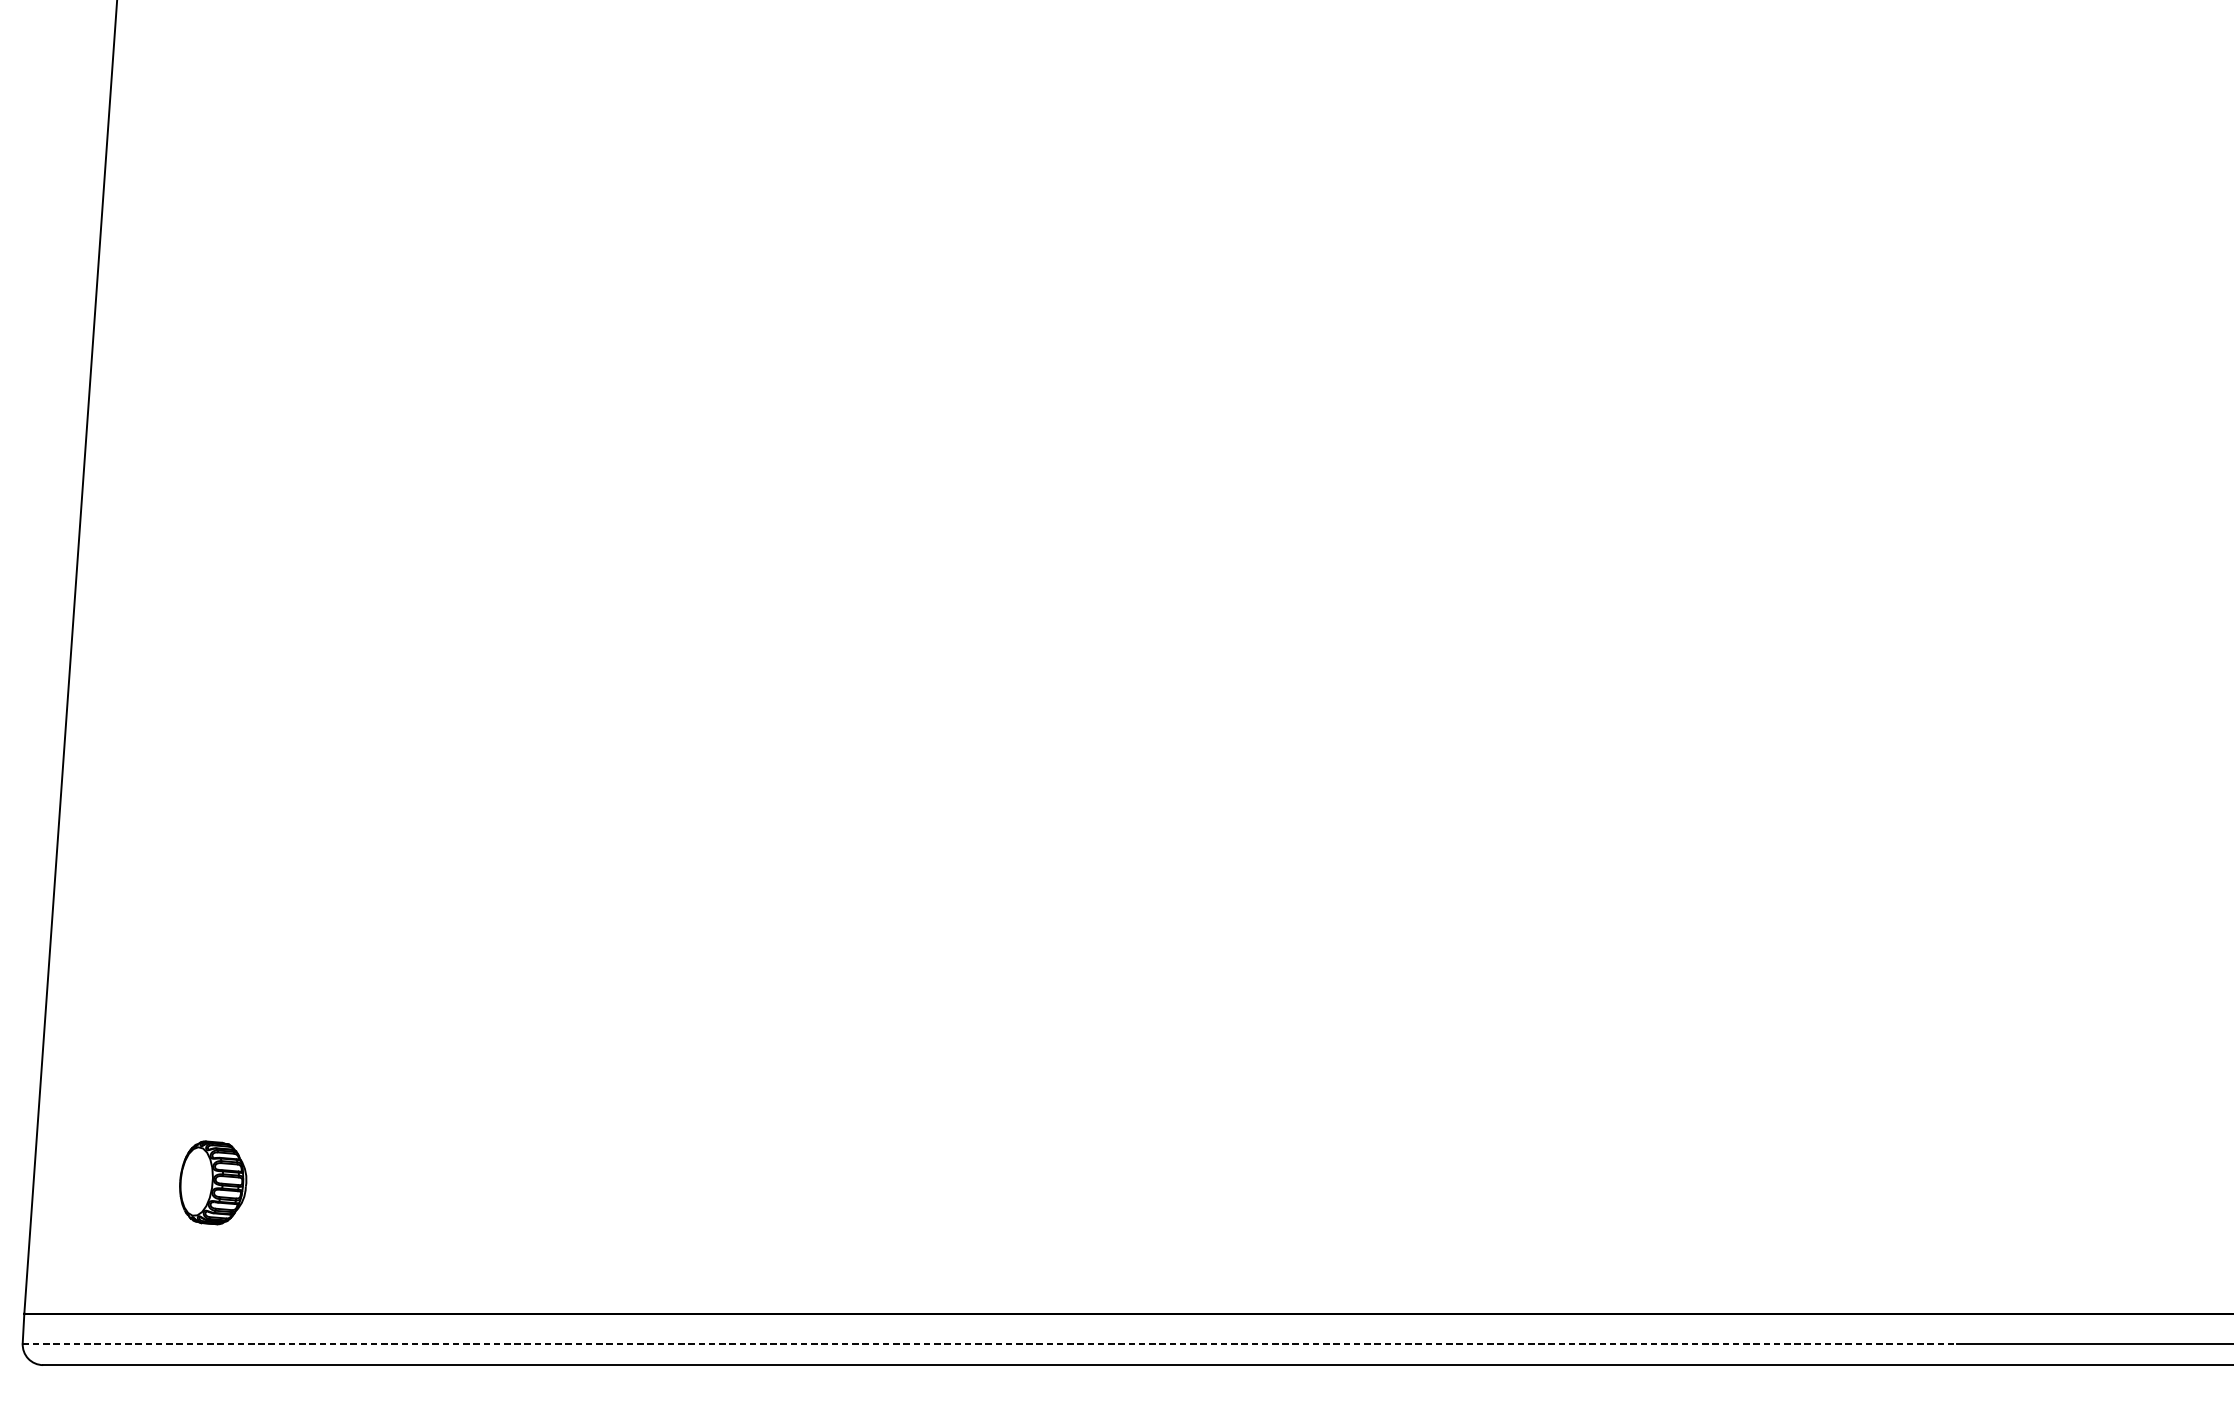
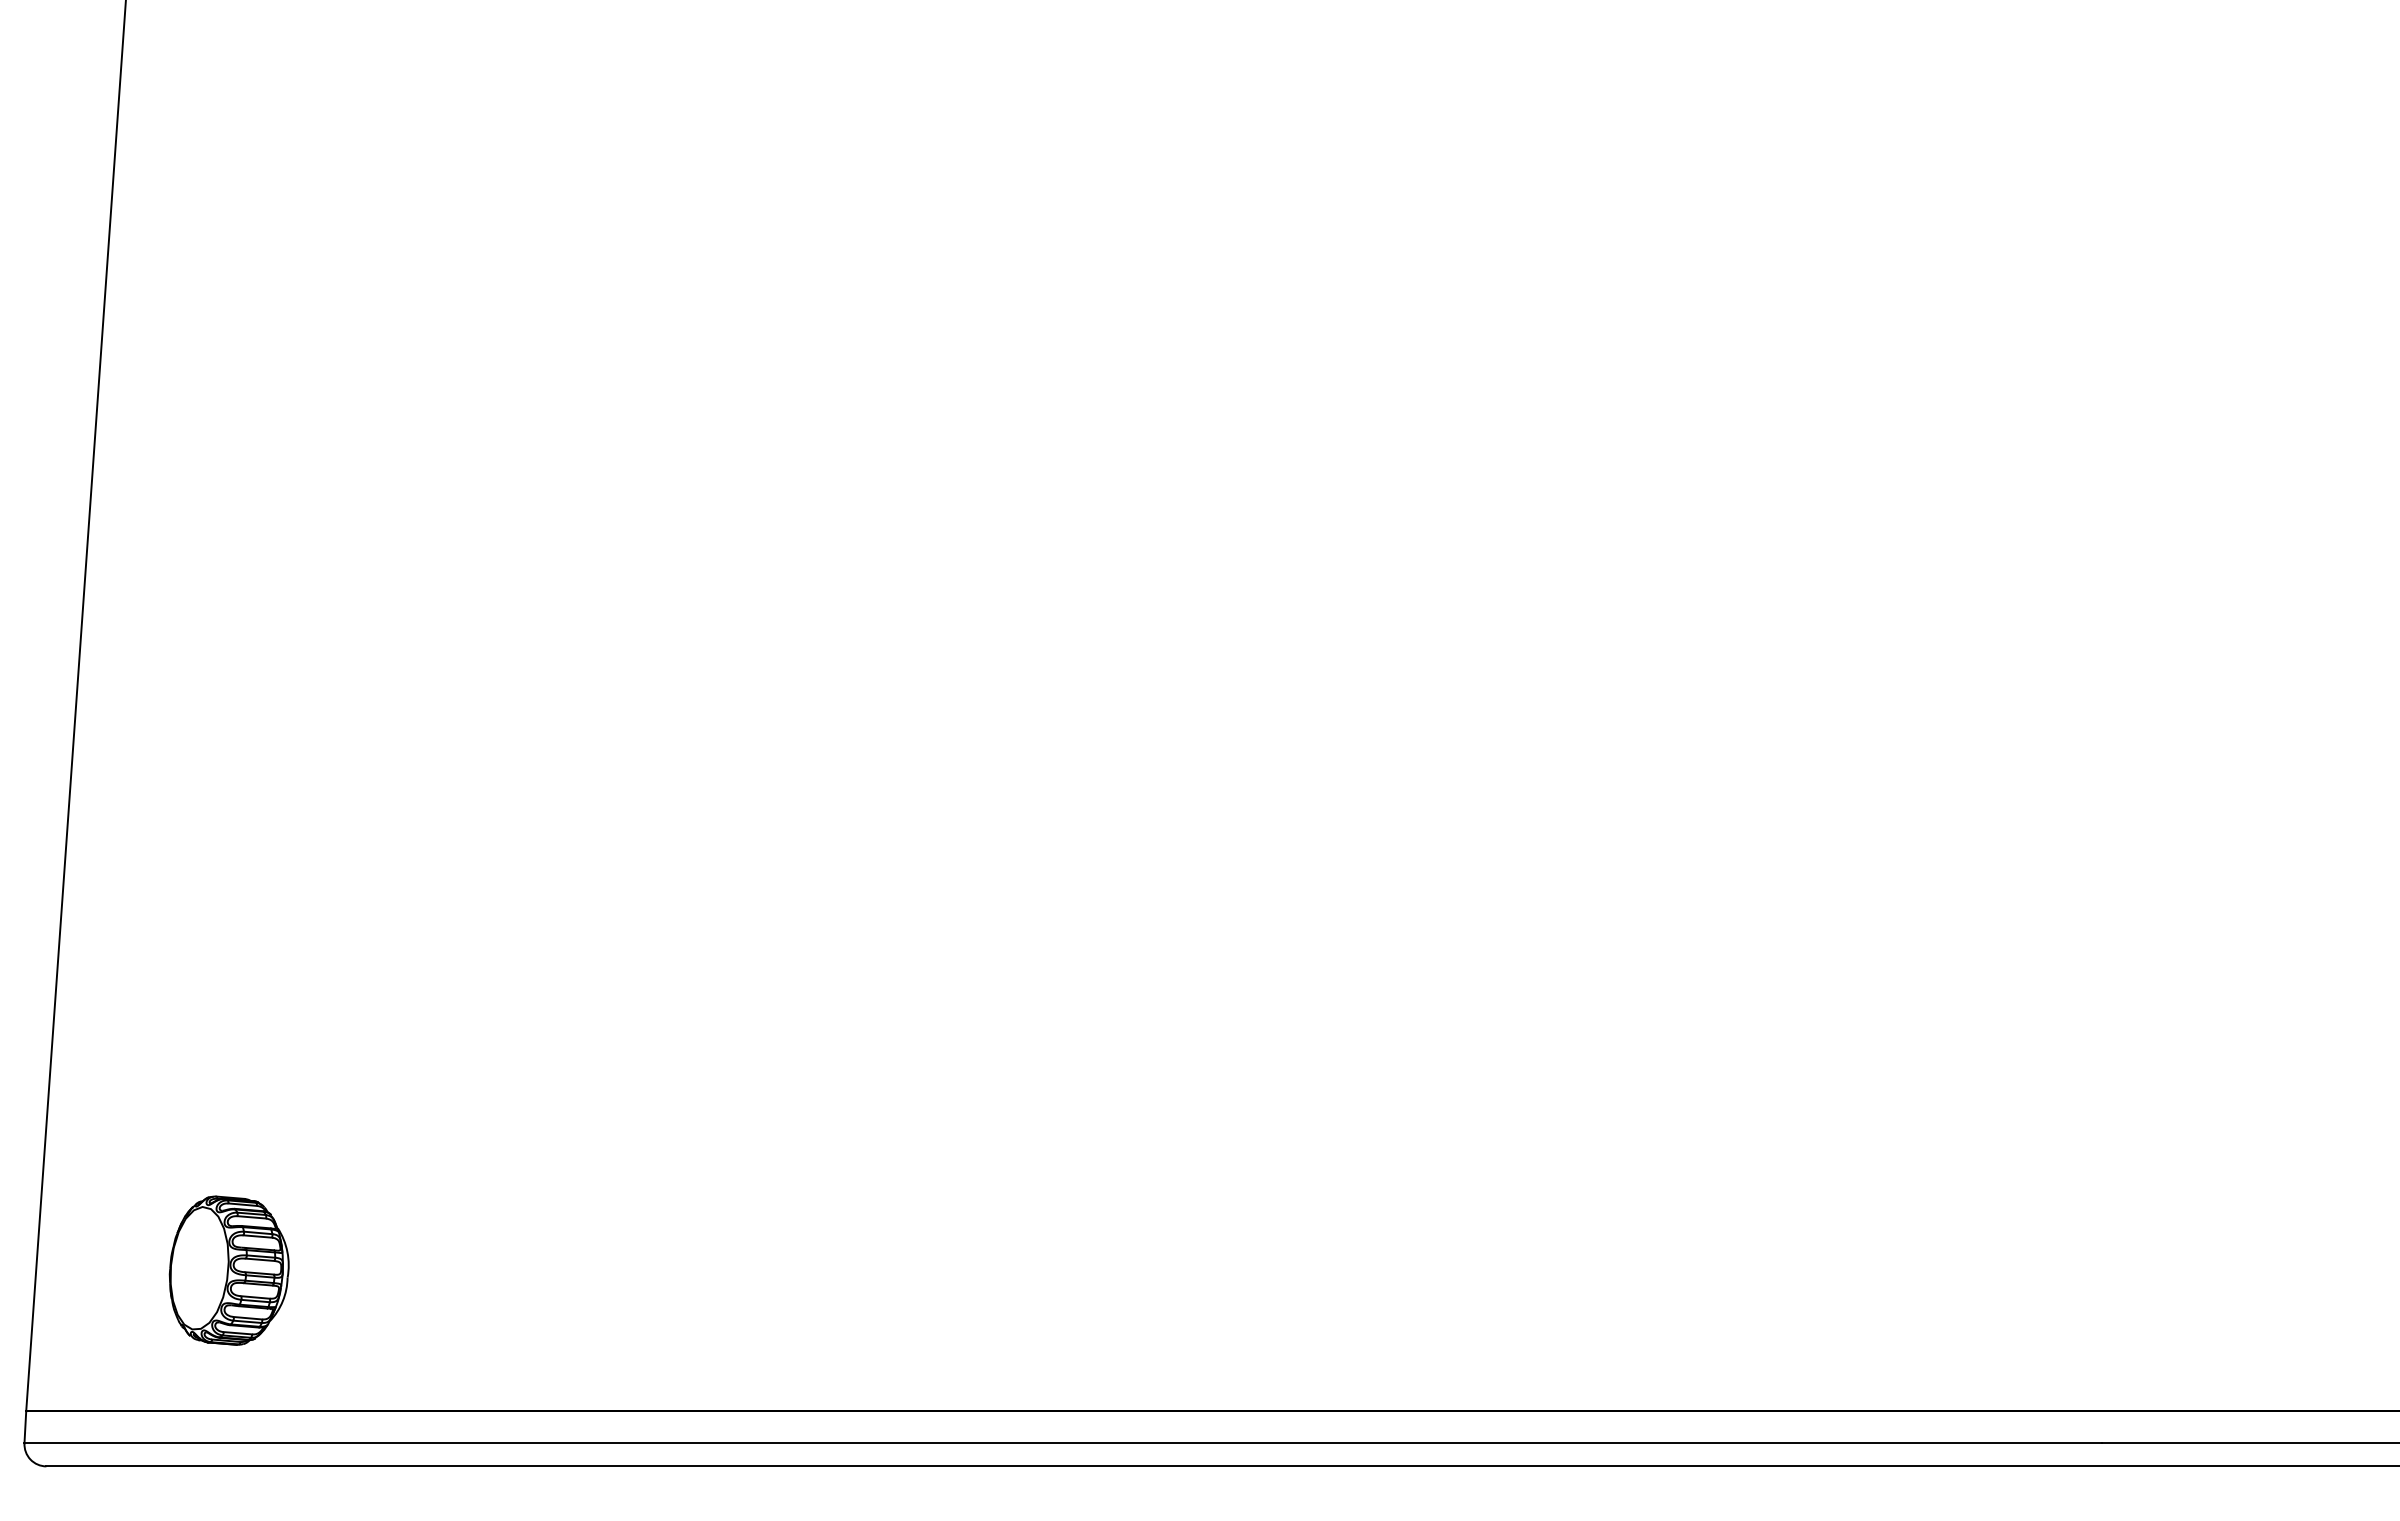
part: (212, 1182) -> (228, 1270), size x1.67
line: (989, 1343) -> (1063, 1443), dashed -> solid

